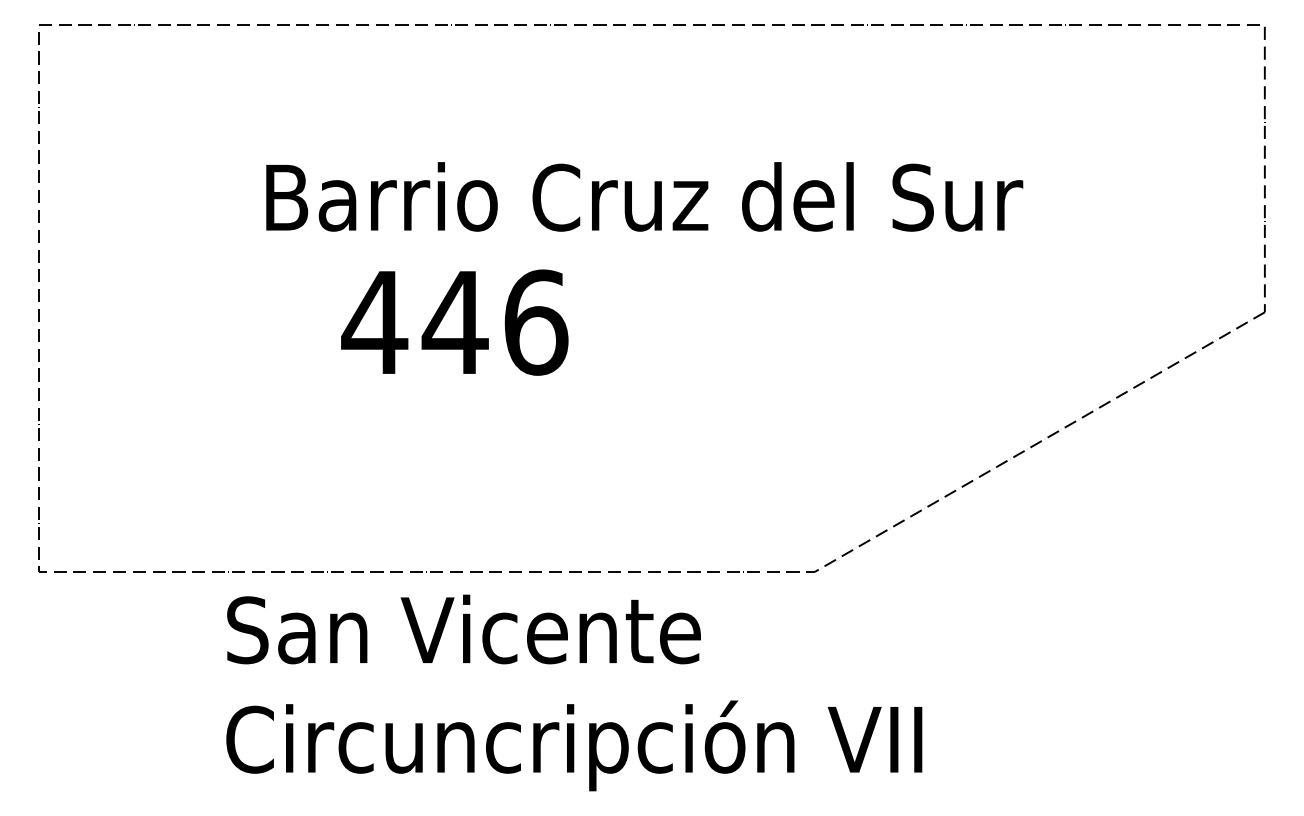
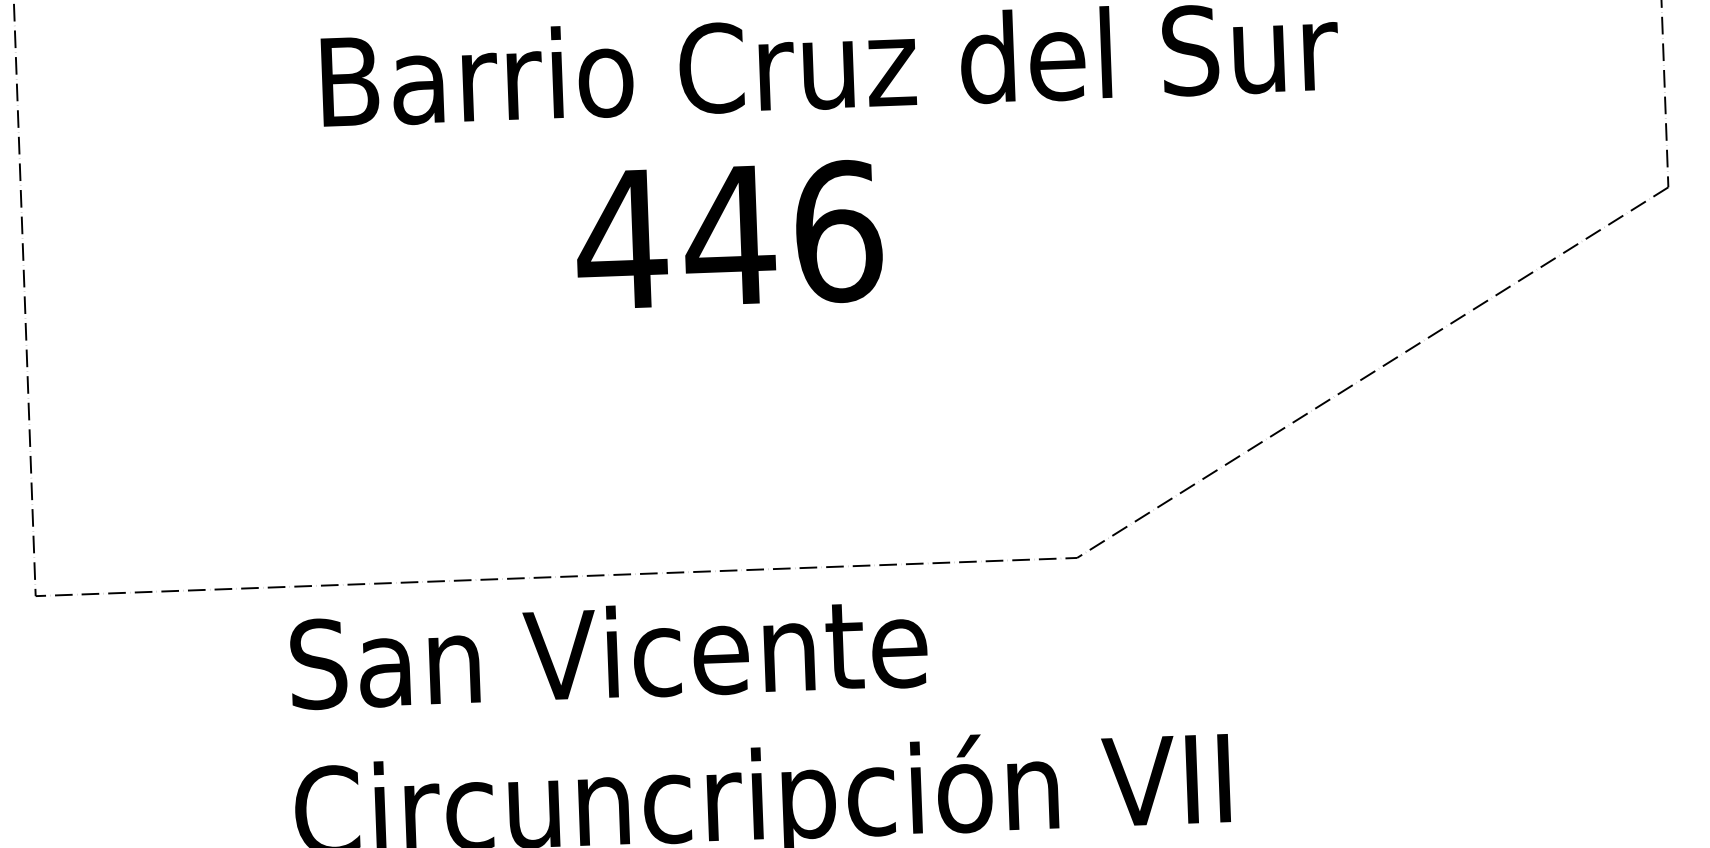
text: (454, 322) -> (728, 235), moved

